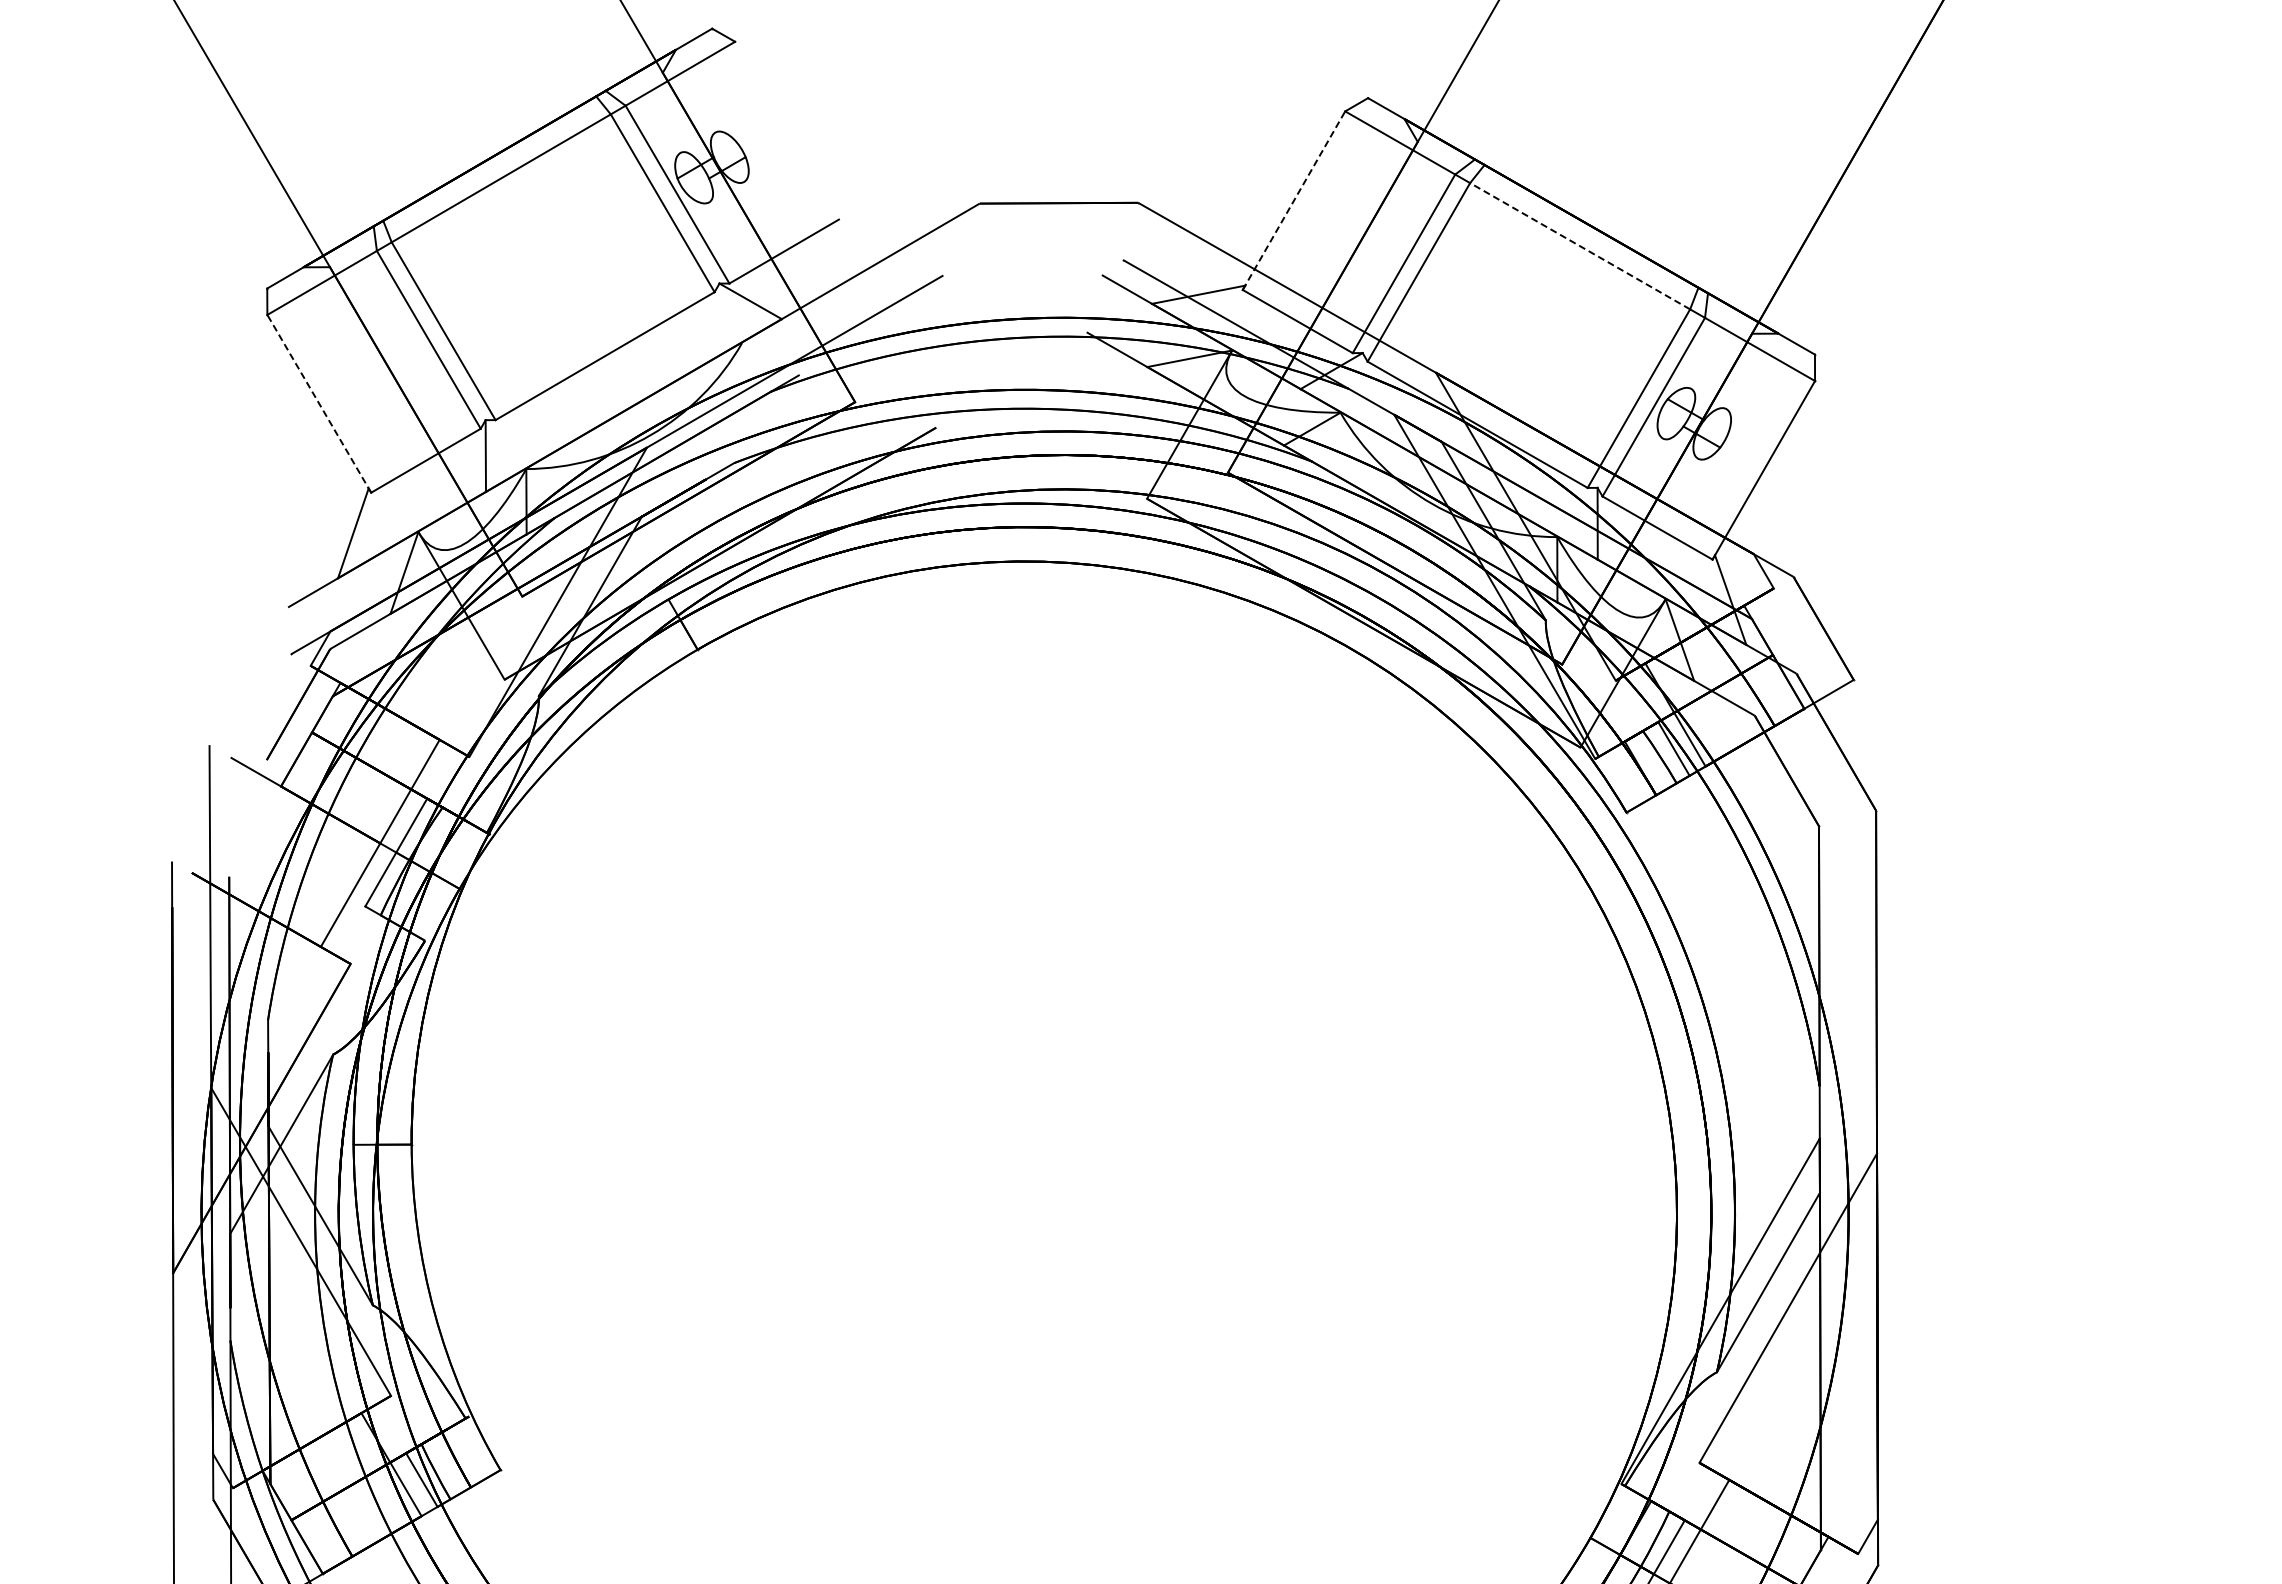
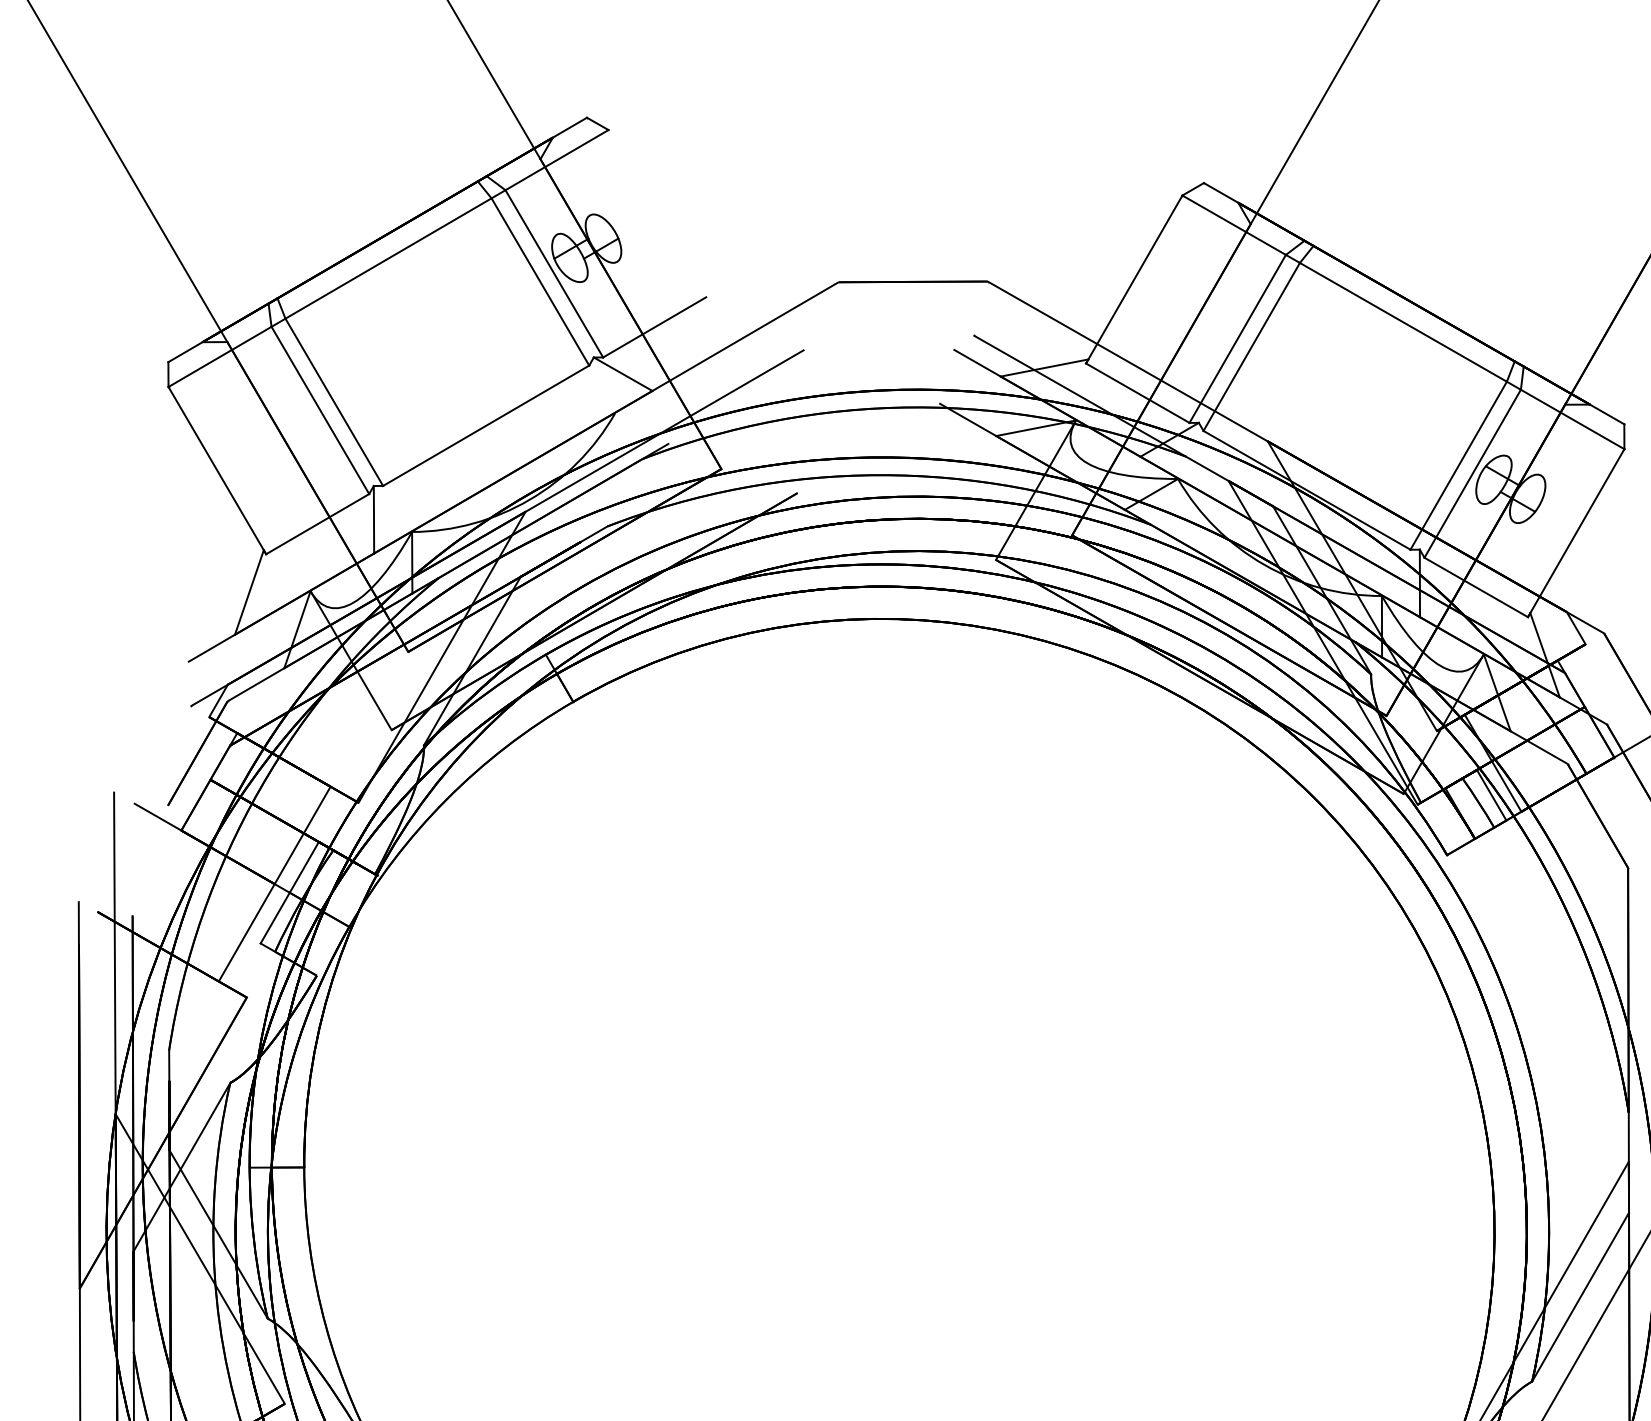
line: (1294, 200) -> (1134, 279), dashed -> solid
line: (1580, 246) -> (1403, 322), dashed -> solid
line: (319, 403) -> (217, 470), dashed -> solid

